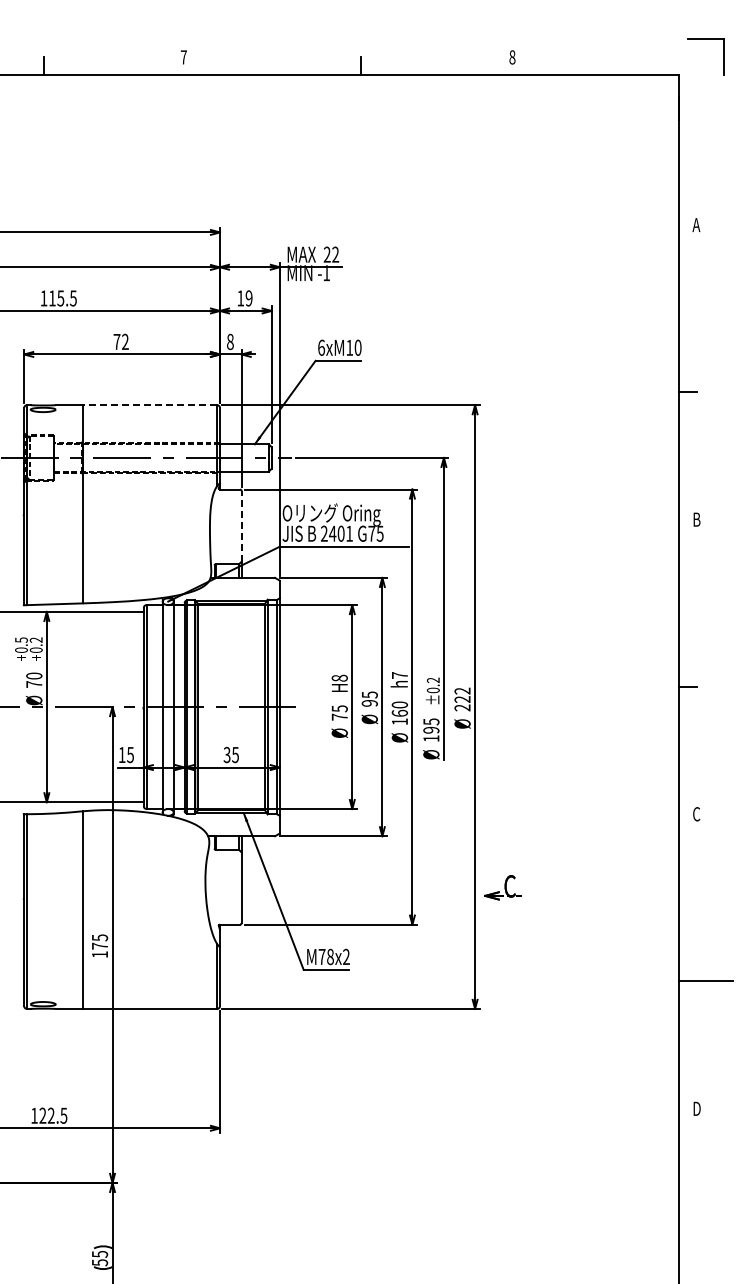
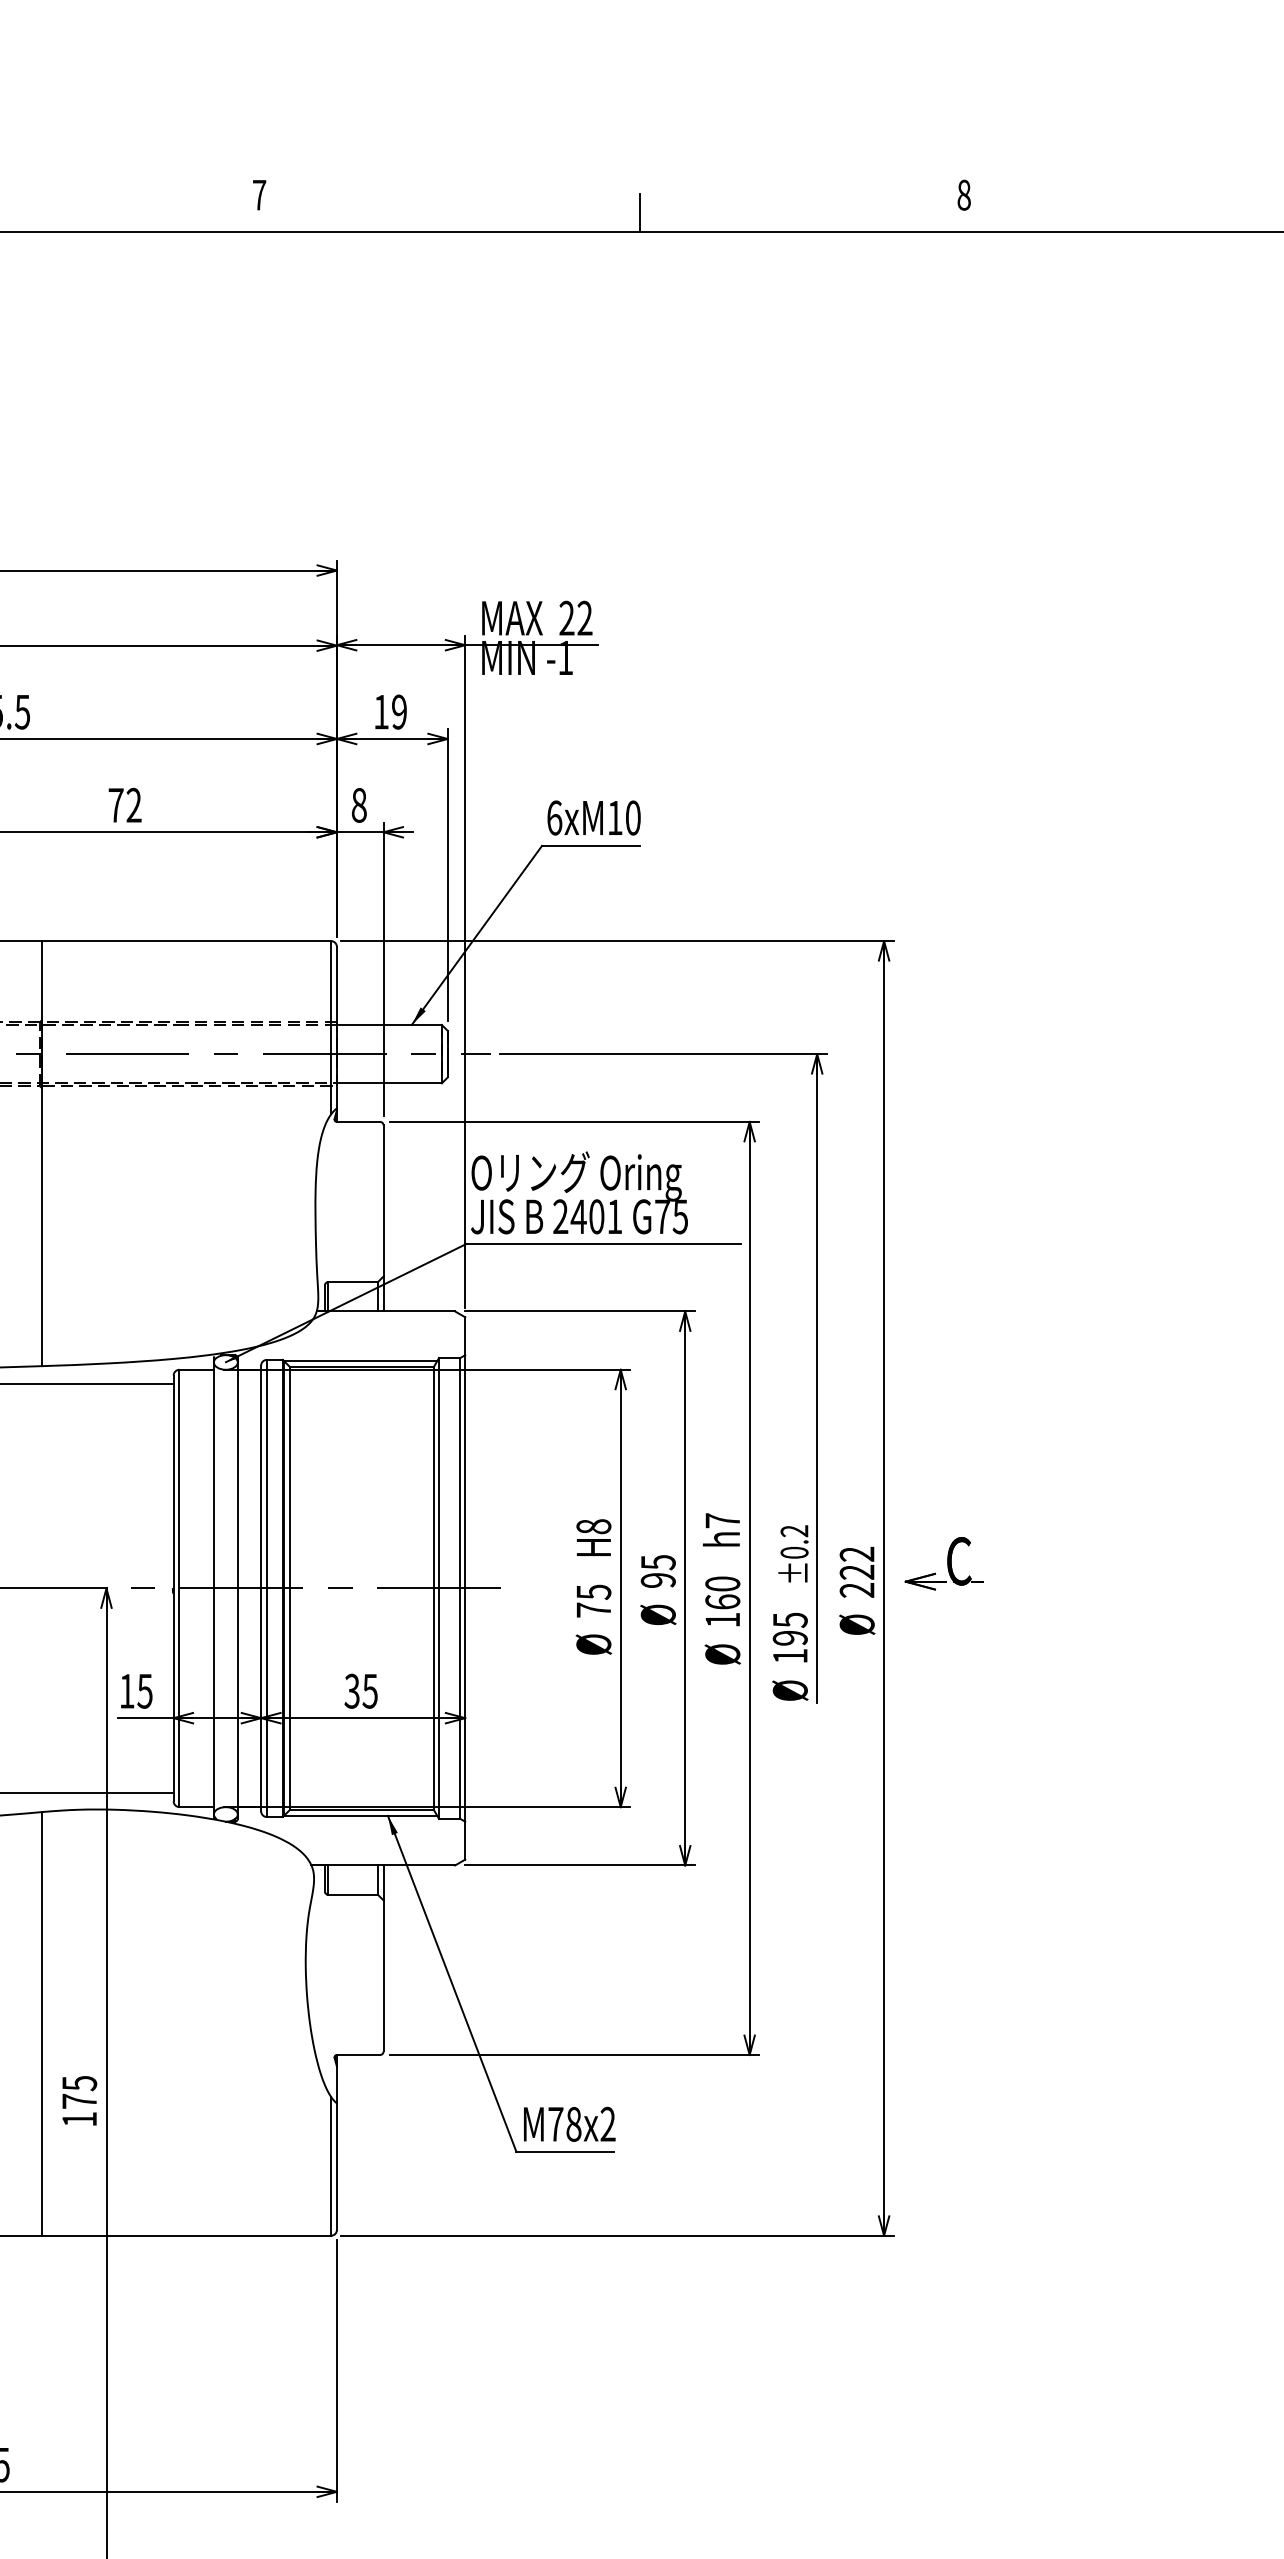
line: (149, 405) -> (185, 941), dashed -> solid
line: (241, 525) -> (383, 1199), dashed -> solid
part: (502, 887) -> (942, 1563), moved

